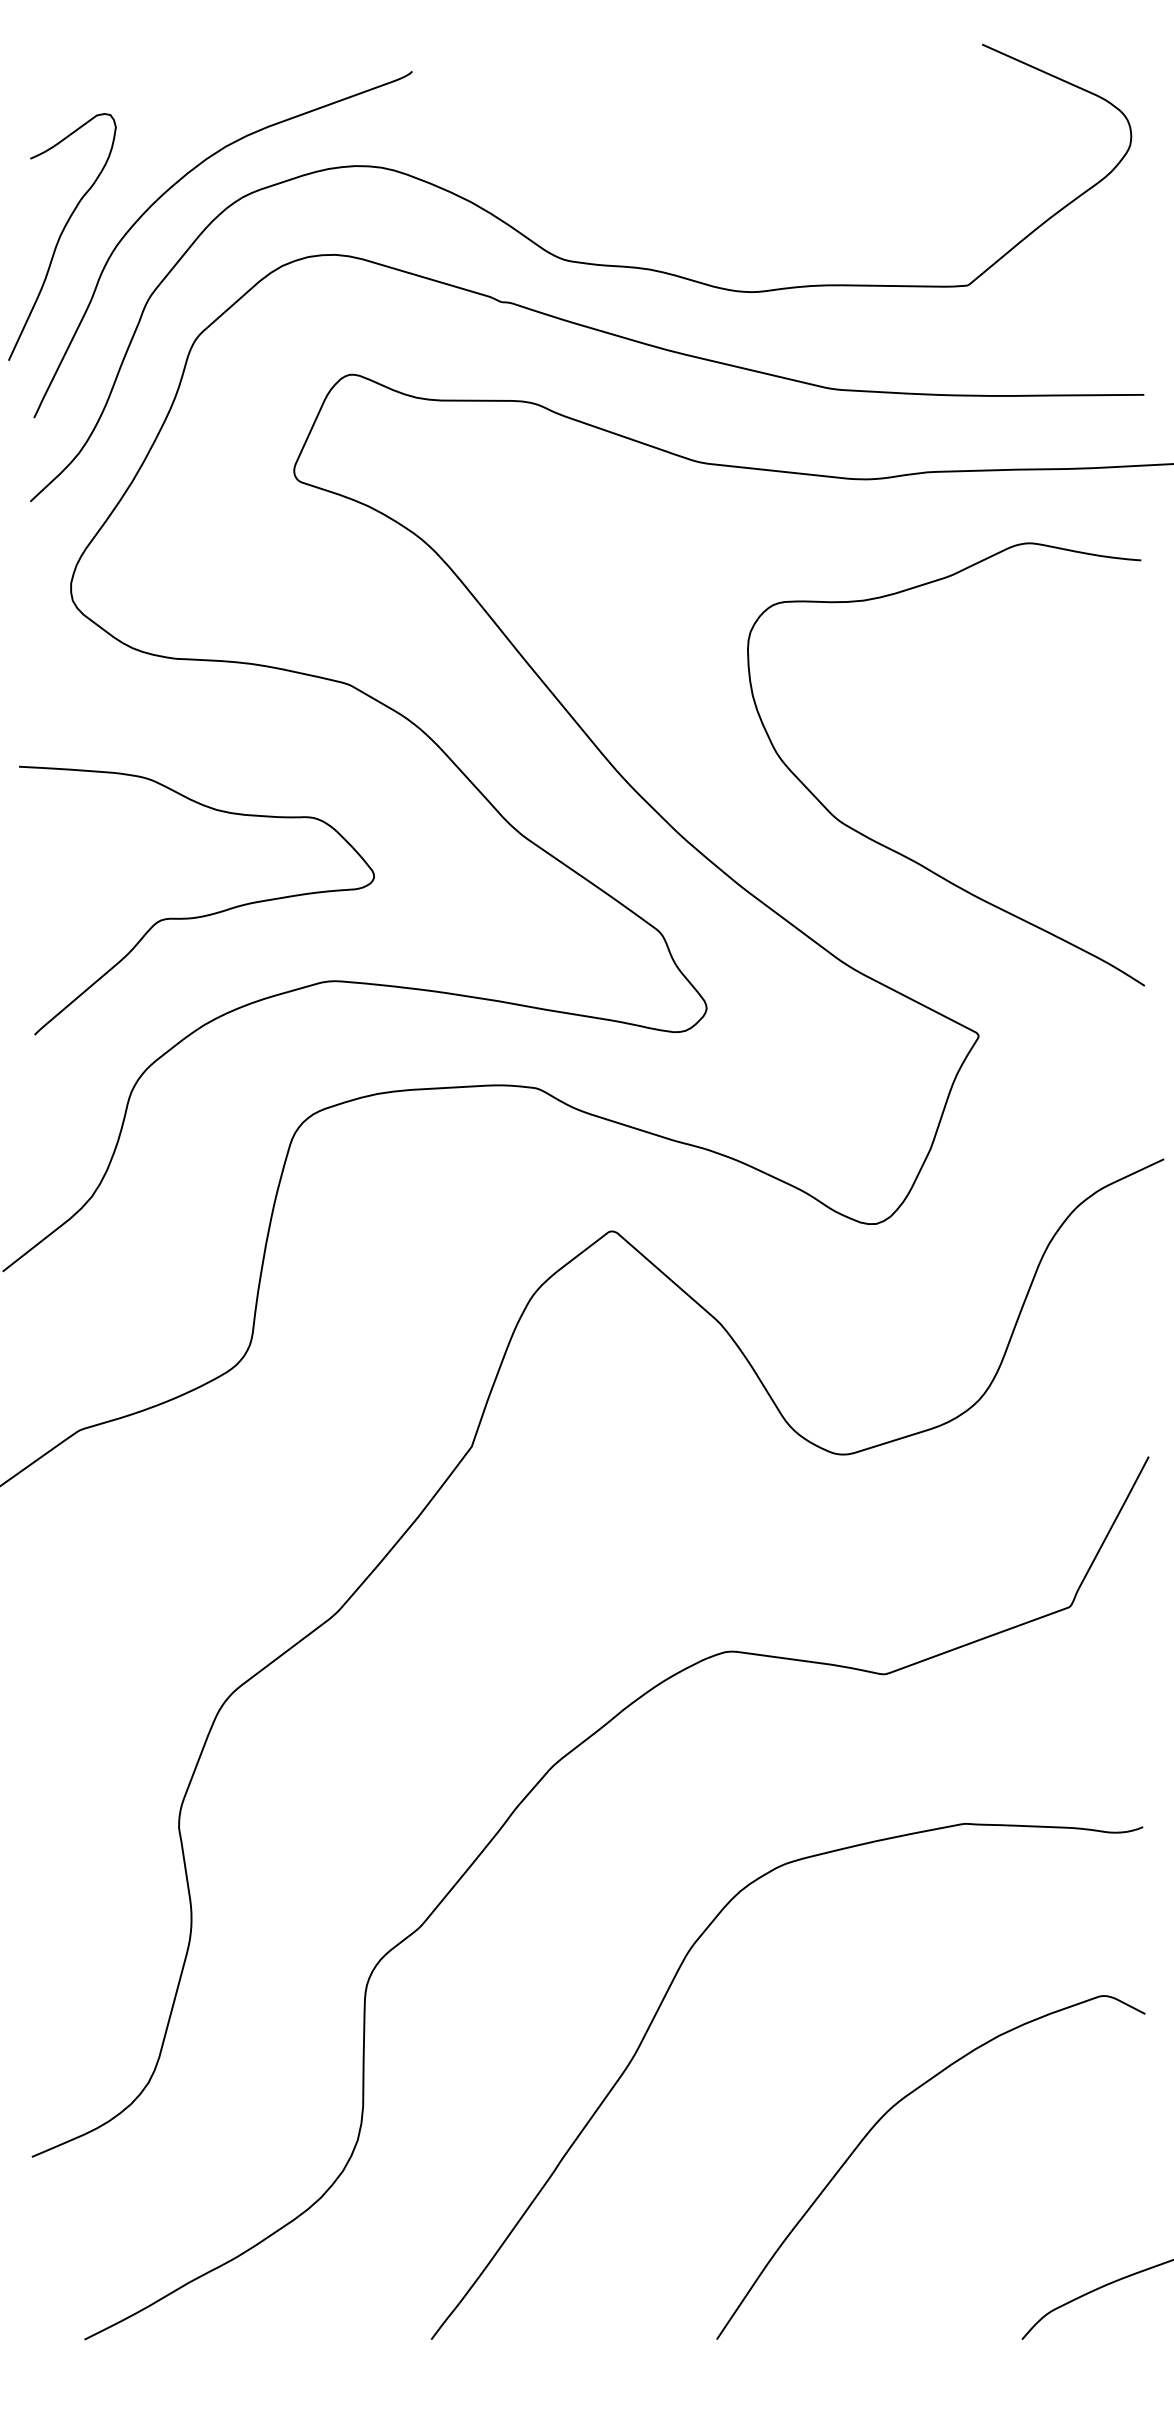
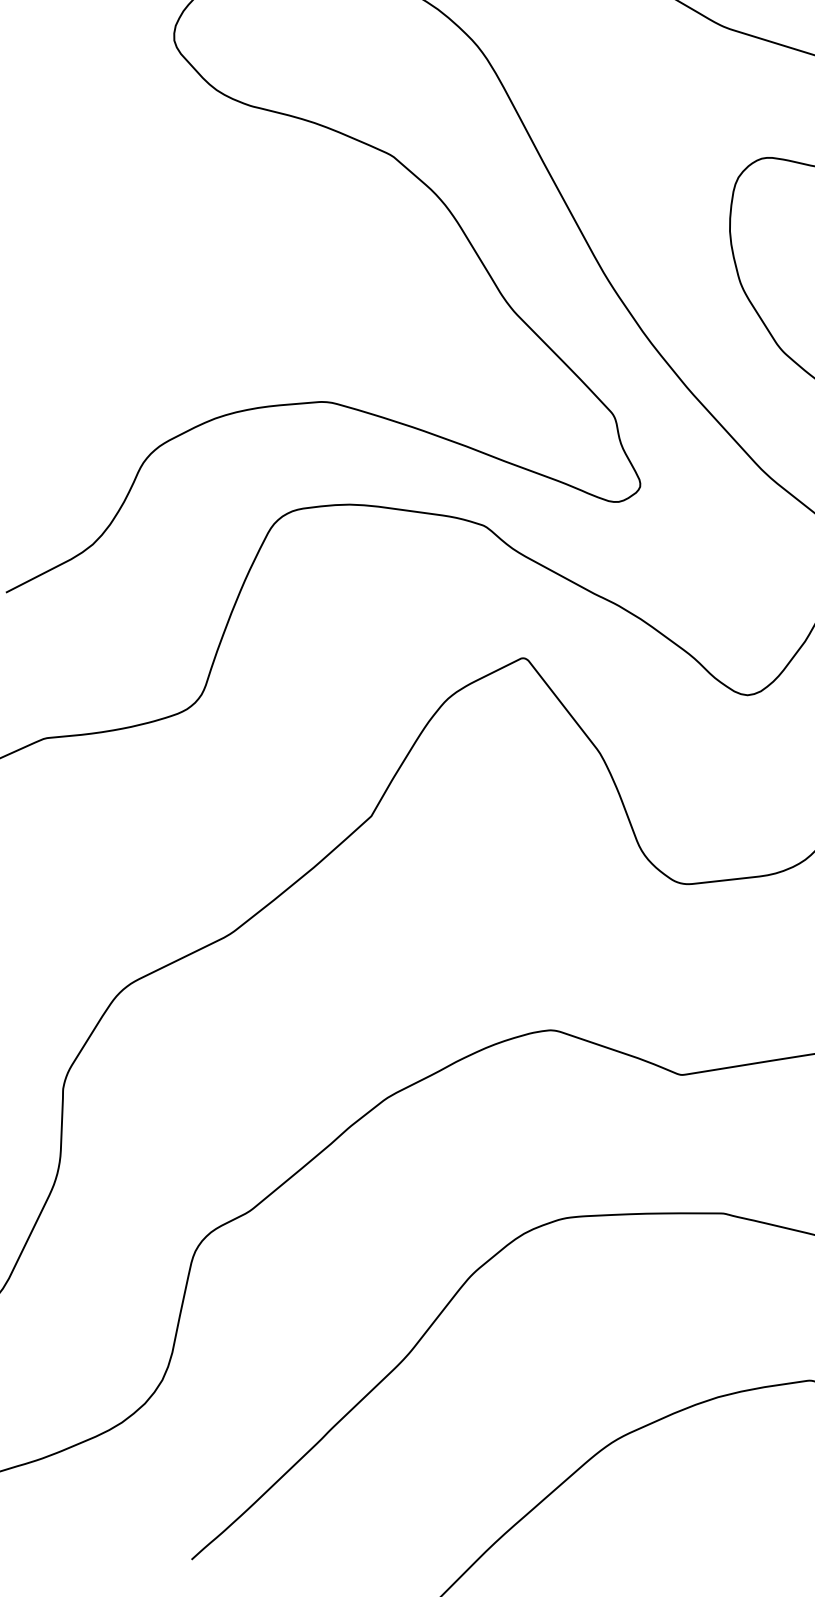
curve: (201, 915) -> (231, 325), removed

